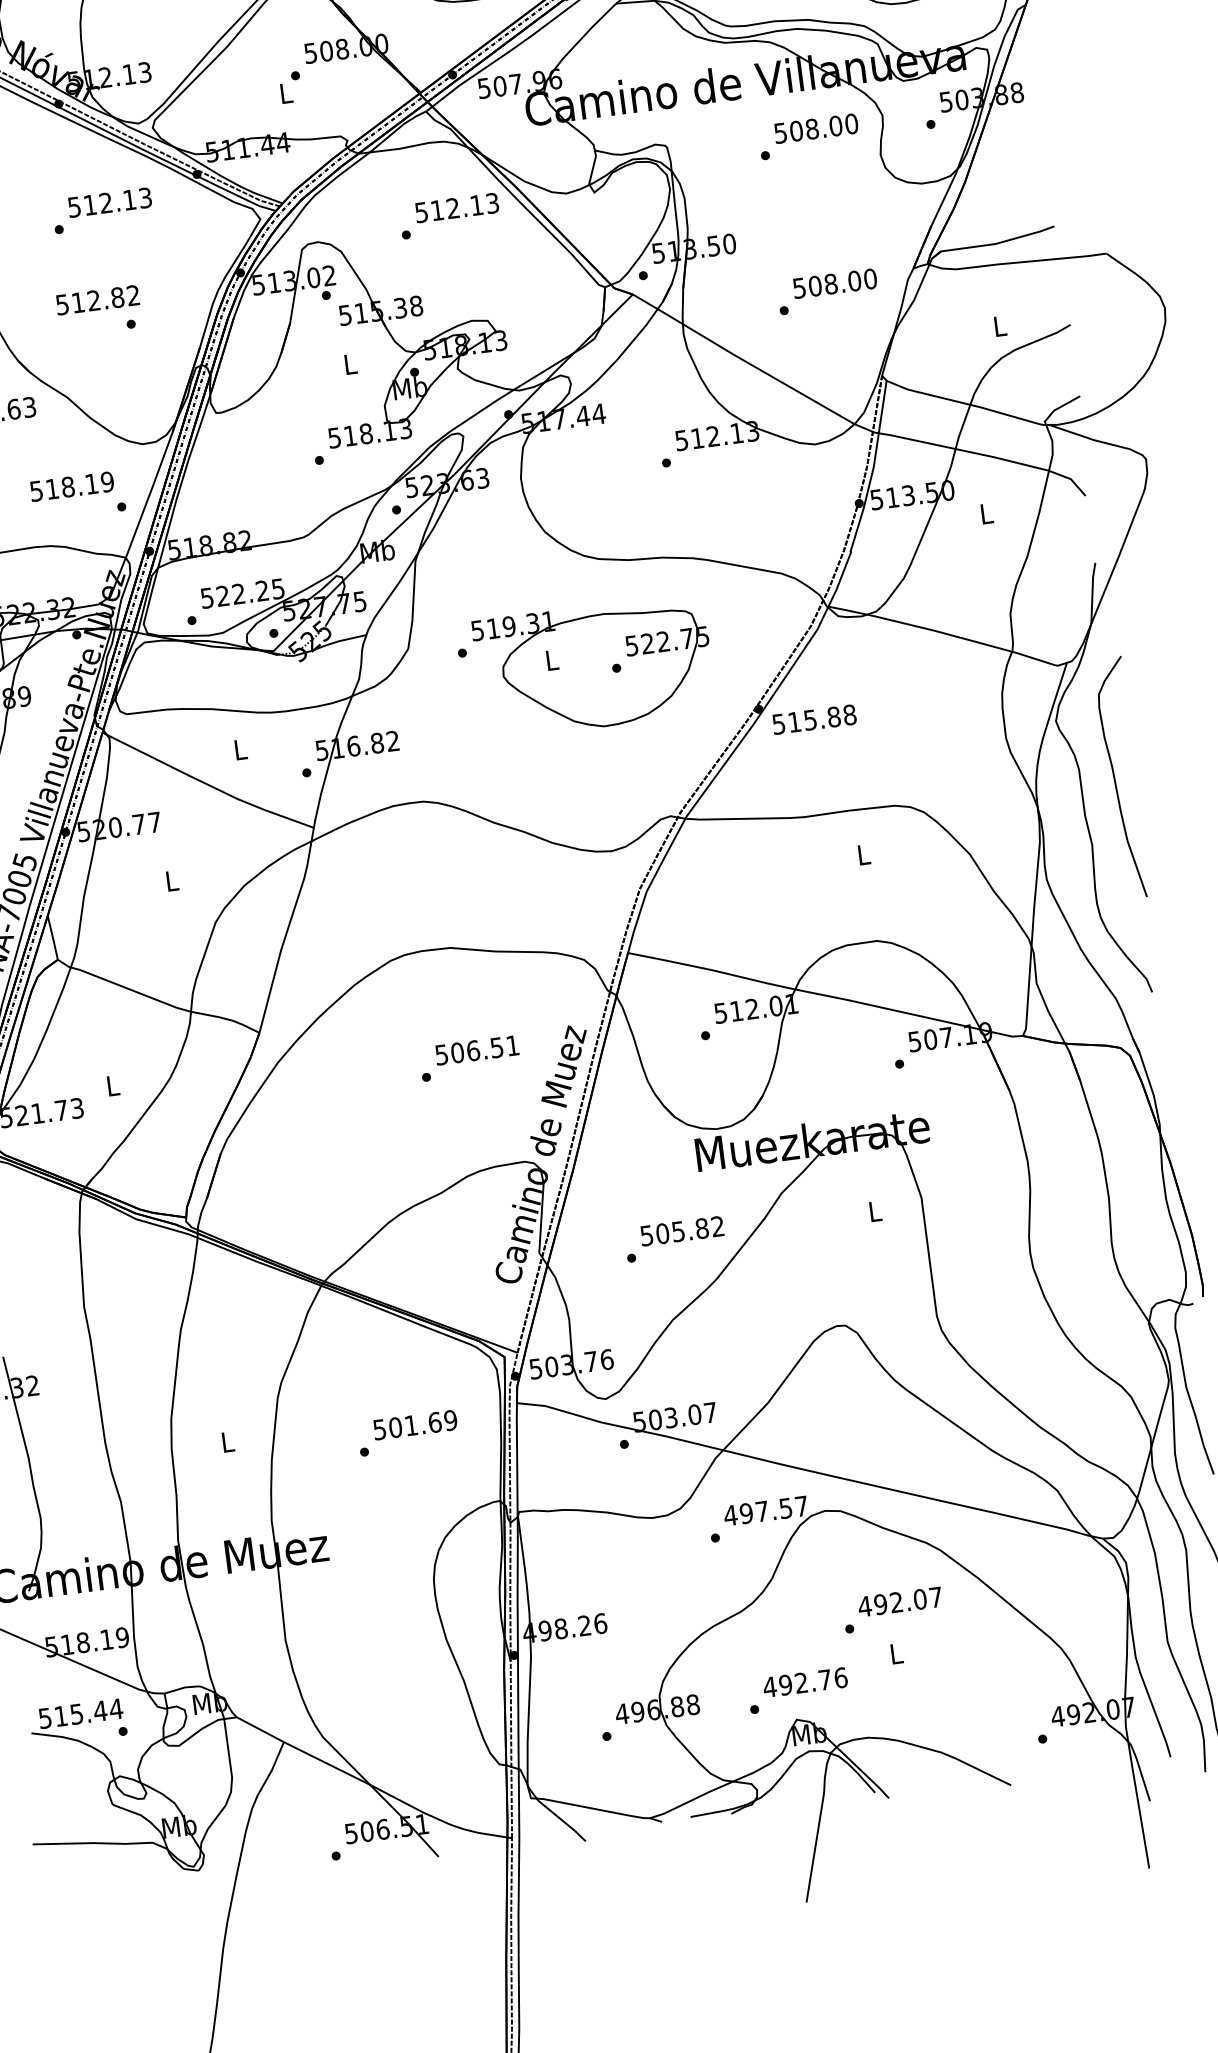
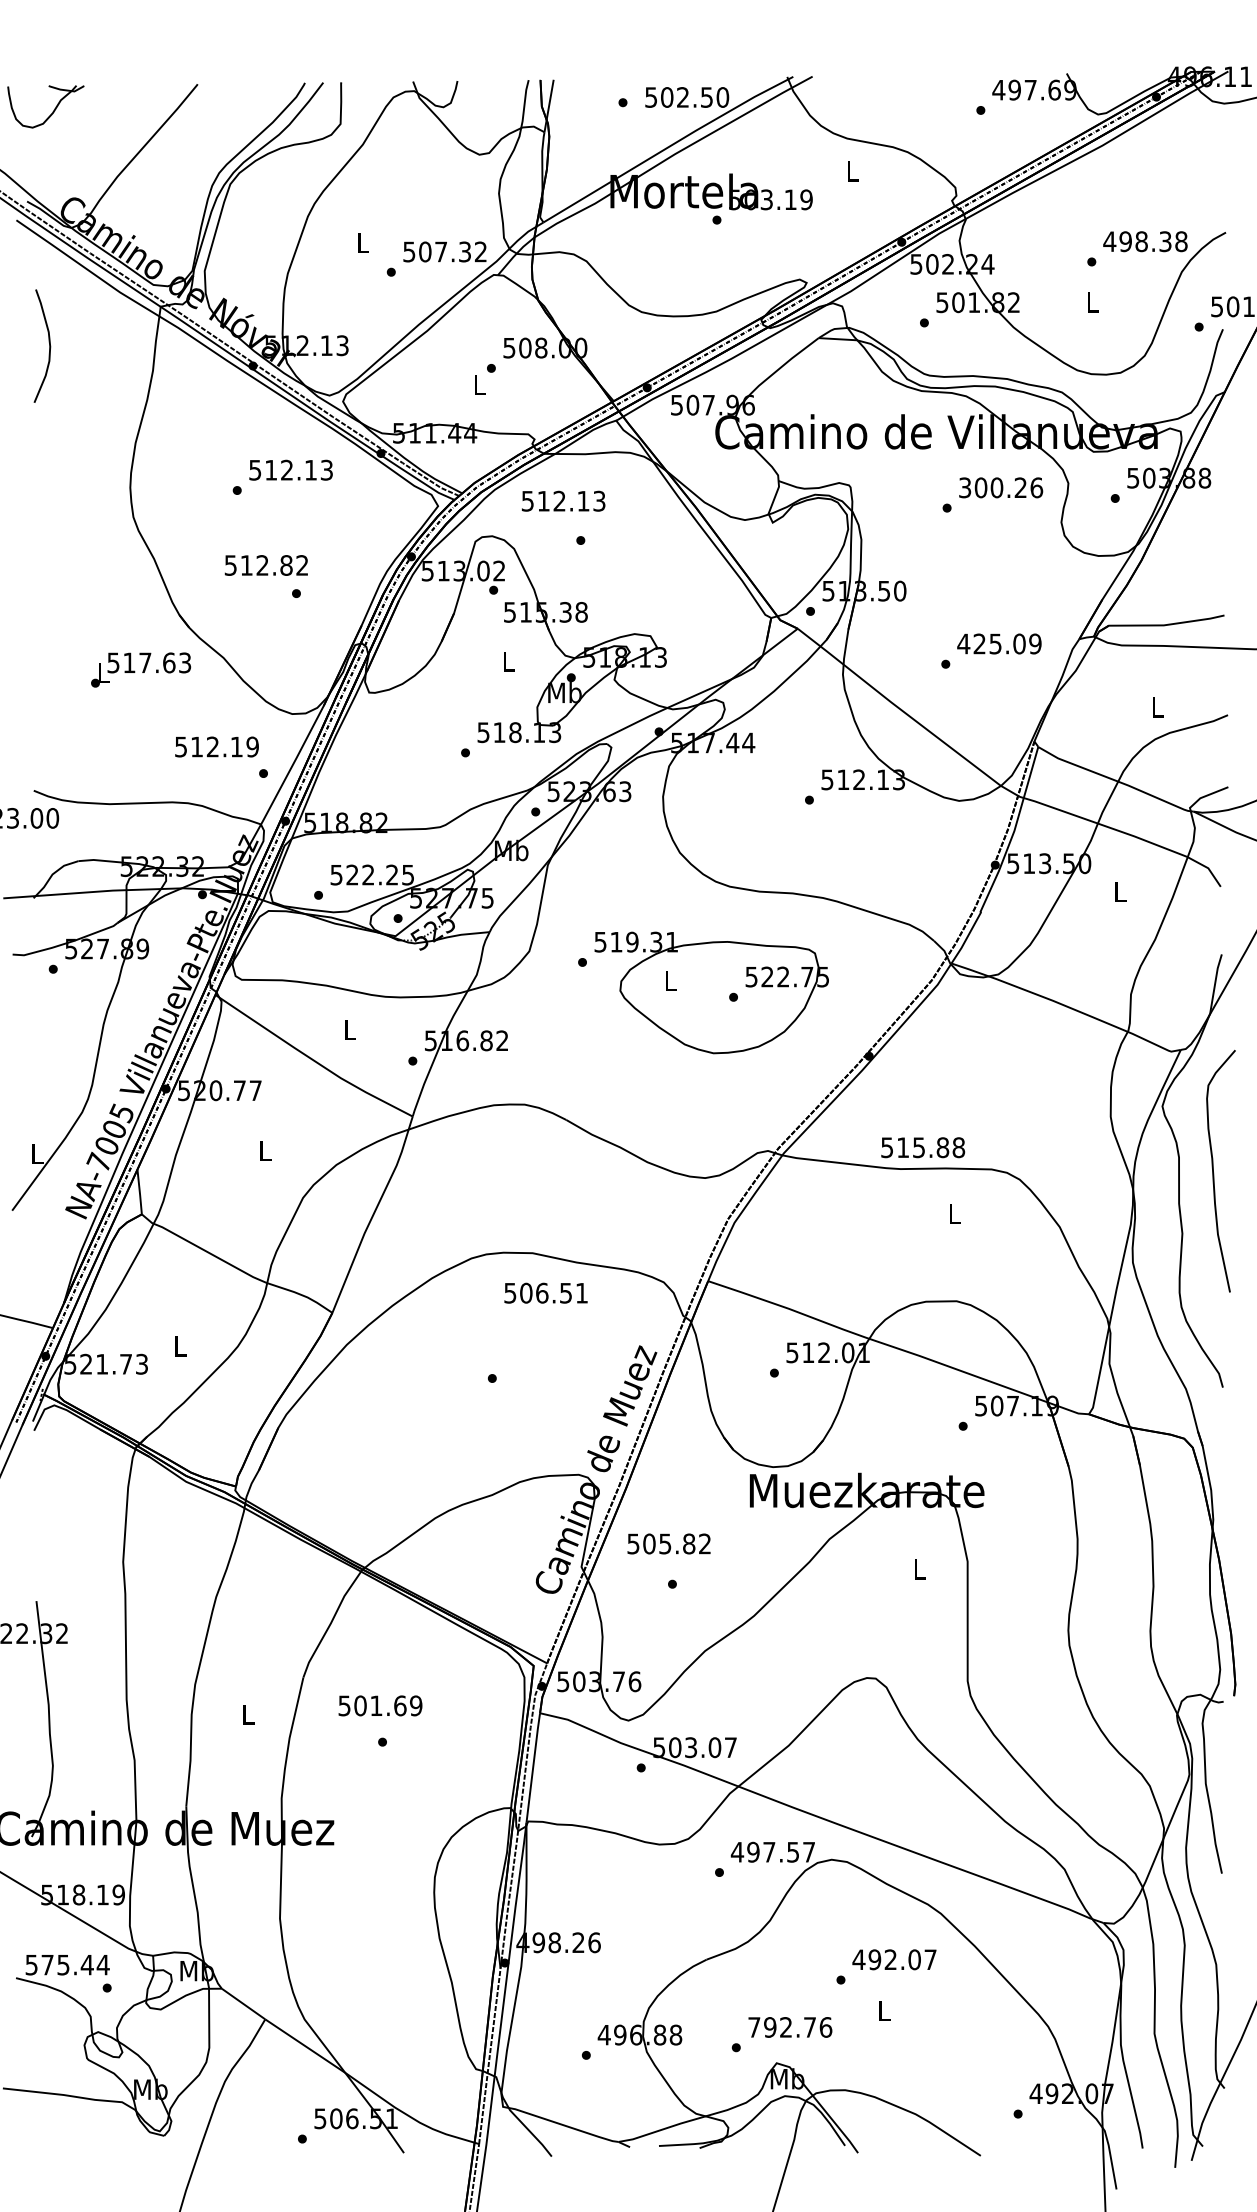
text: (816, 128) -> (1001, 487), 508.00 -> 300.26
text: (456, 207) -> (563, 500), moved
text: (834, 283) -> (999, 643), 508.00 -> 425.09
text: (67, 486) -> (212, 746), 518.19 -> 512.19
text: (814, 719) -> (923, 1147), moved
text: (476, 1049) -> (545, 1292), moved
text: (681, 1230) -> (668, 1543), moved
text: (415, 1424) -> (380, 1705), moved
text: (769, 1687) -> (753, 2027), 492.76 -> 792.76
text: (61, 1716) -> (47, 1965), 515.44 -> 575.44

